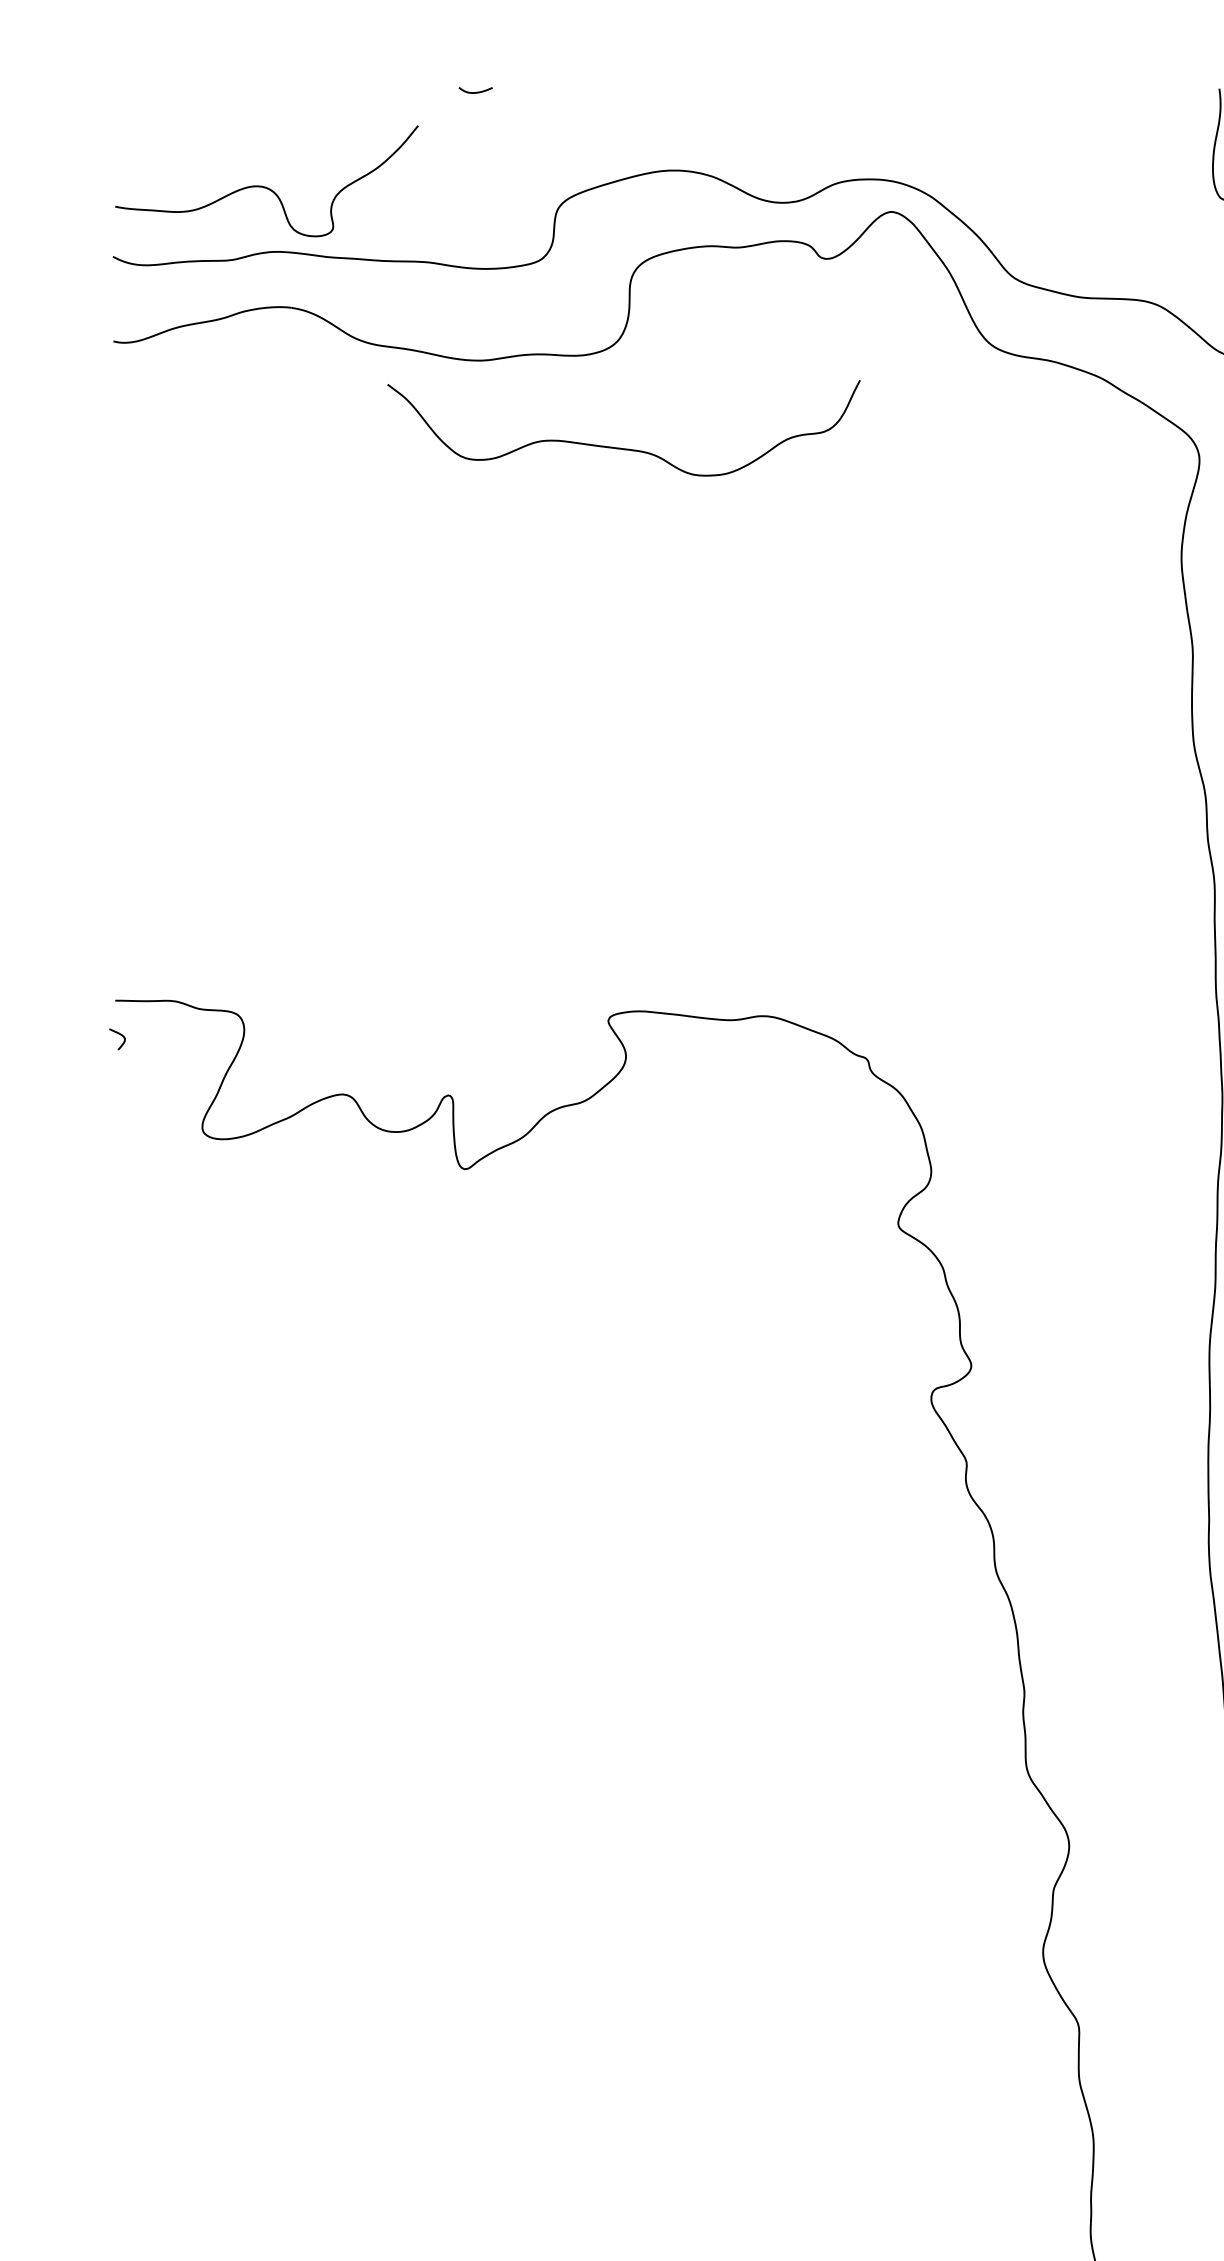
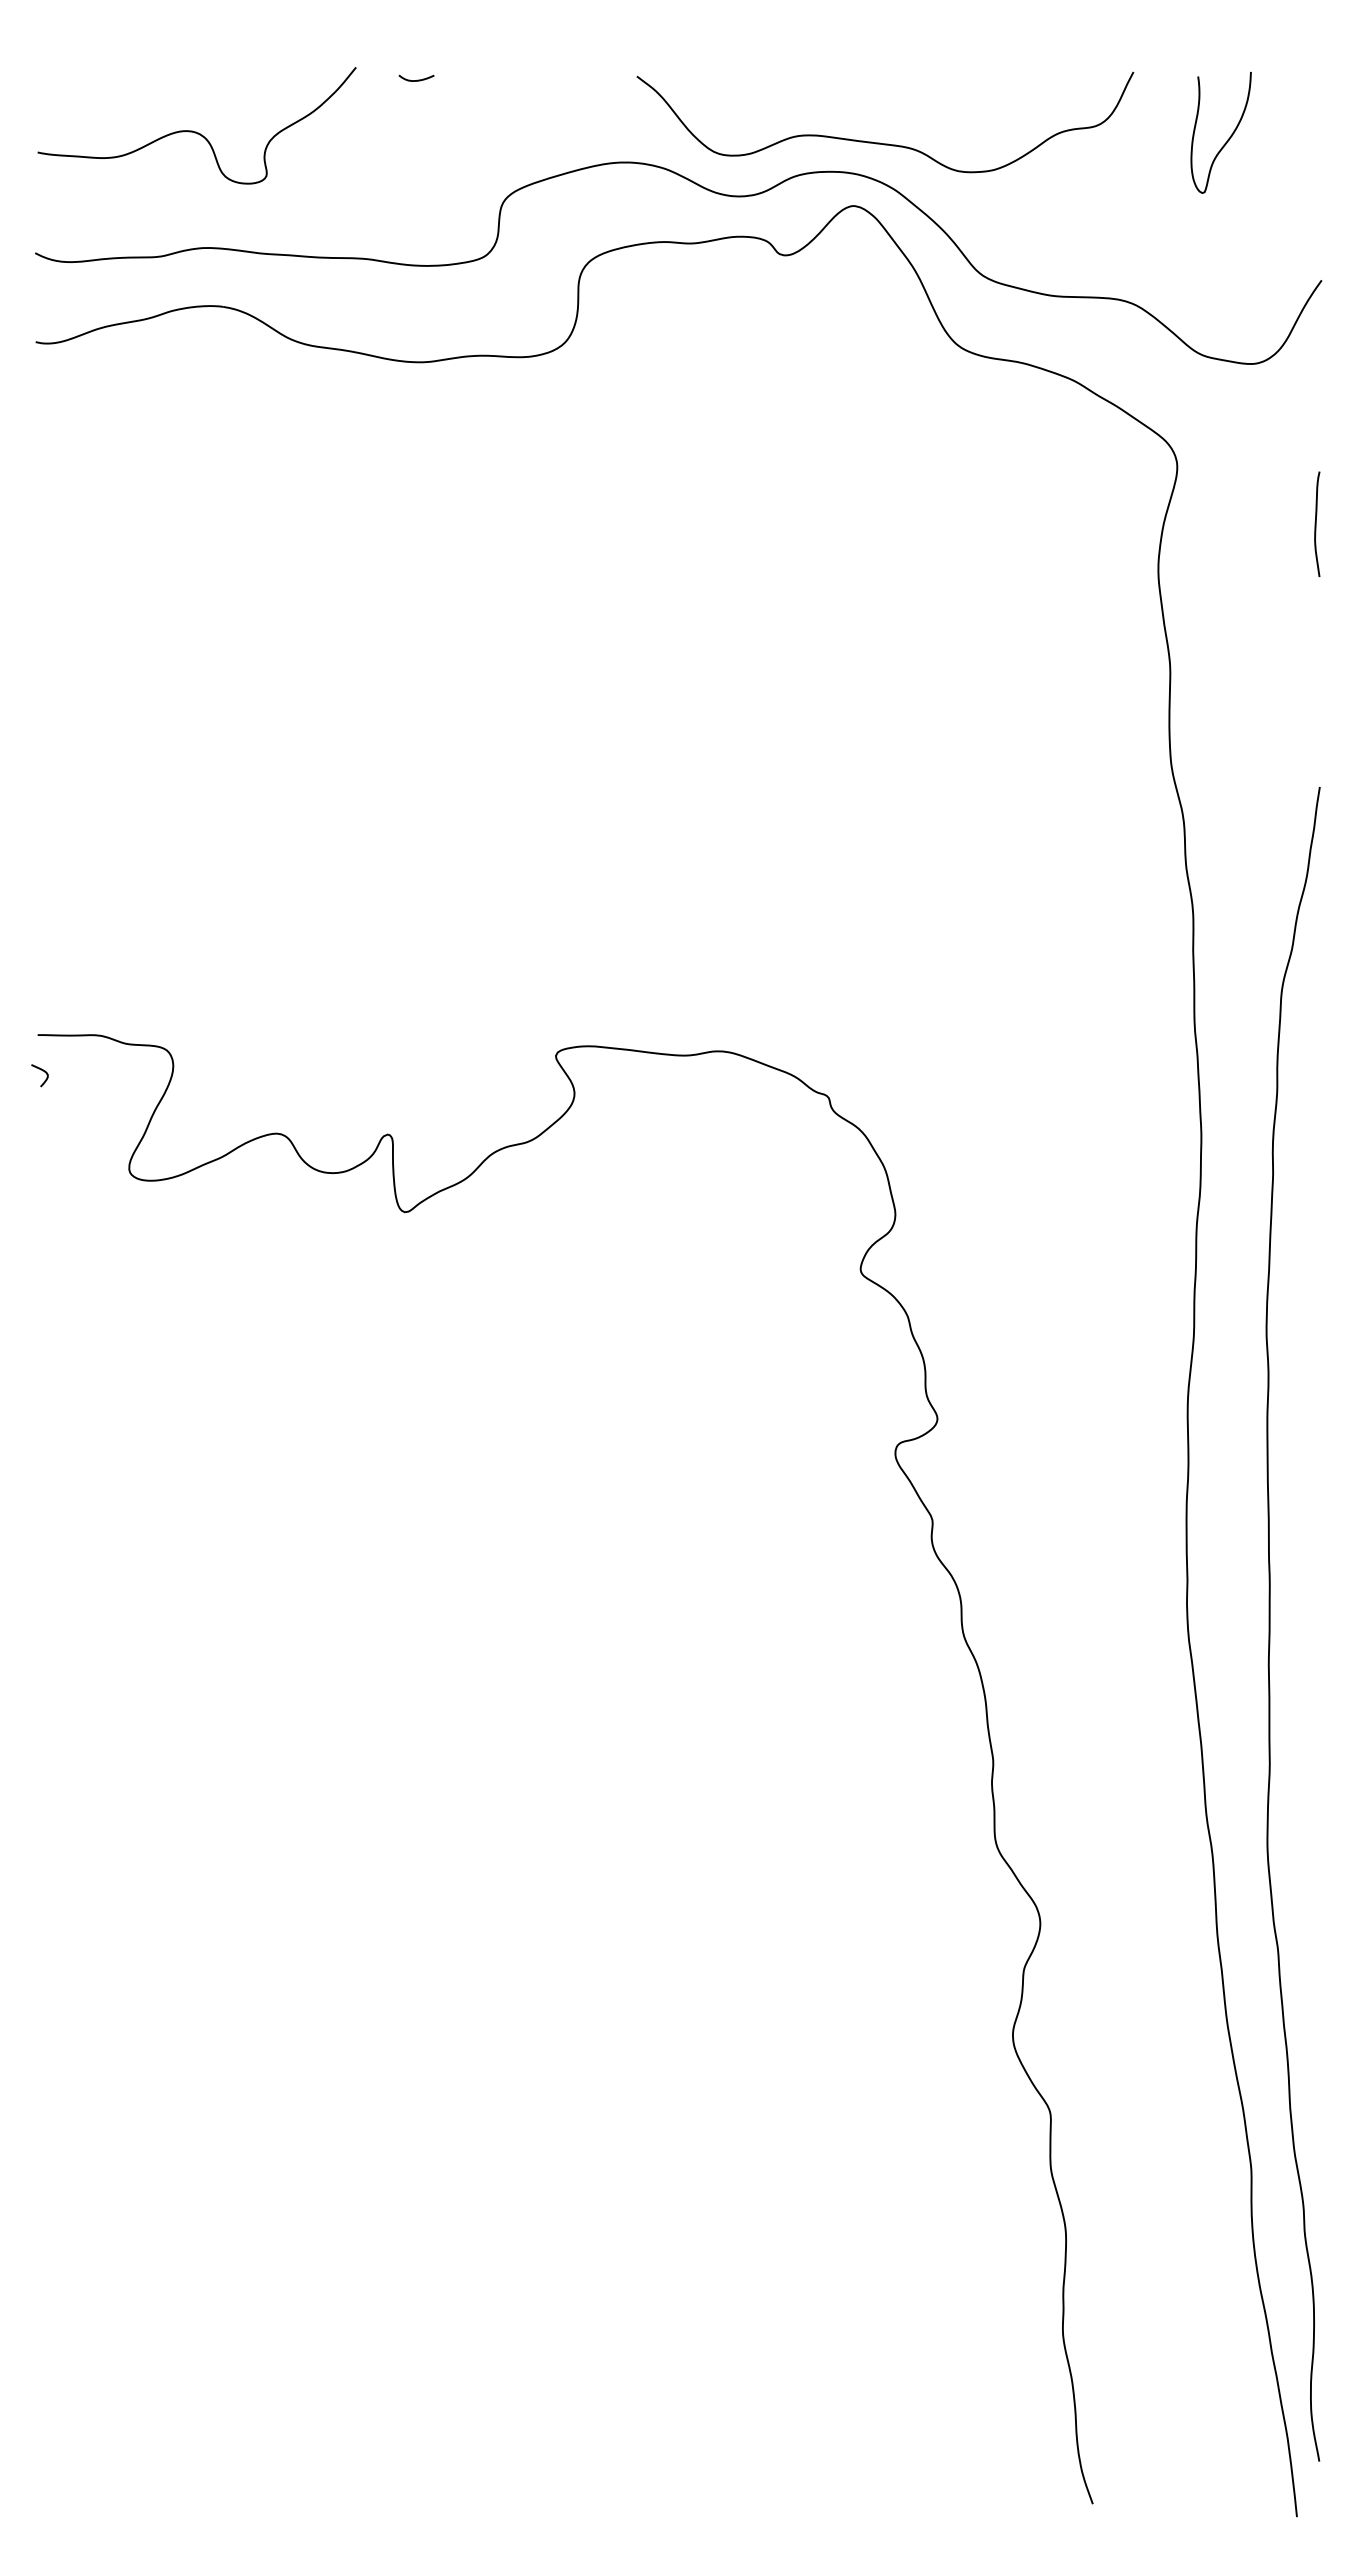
curve: (266, 186) -> (196, 131), moved
curve: (619, 447) -> (880, 142), moved

